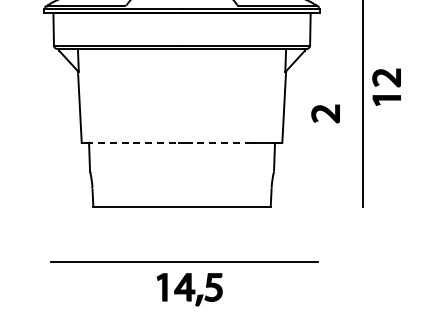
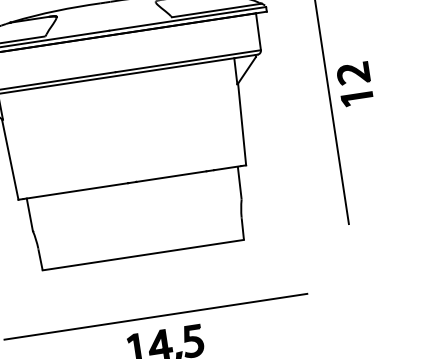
part: (325, 113) -> (290, 124), removed
line: (132, 142) -> (76, 190), dashed -> solid
line: (216, 142) -> (171, 176), dashed -> solid

